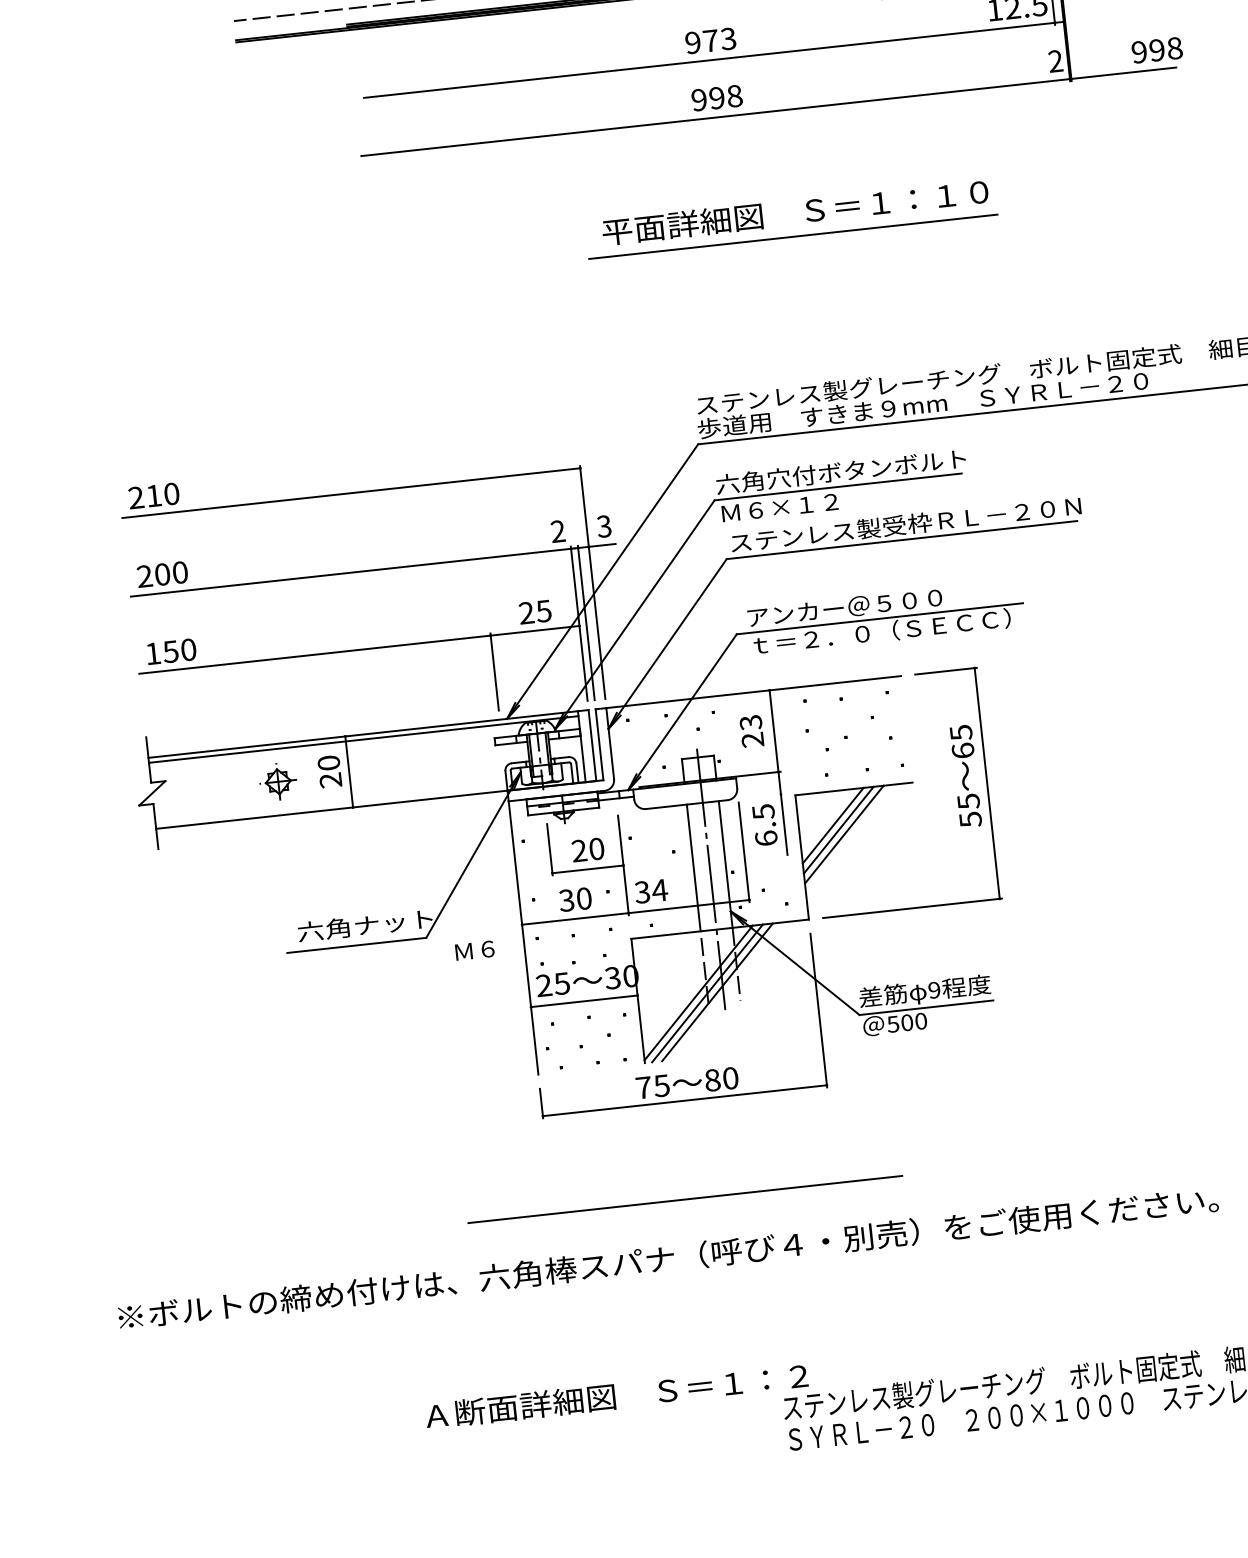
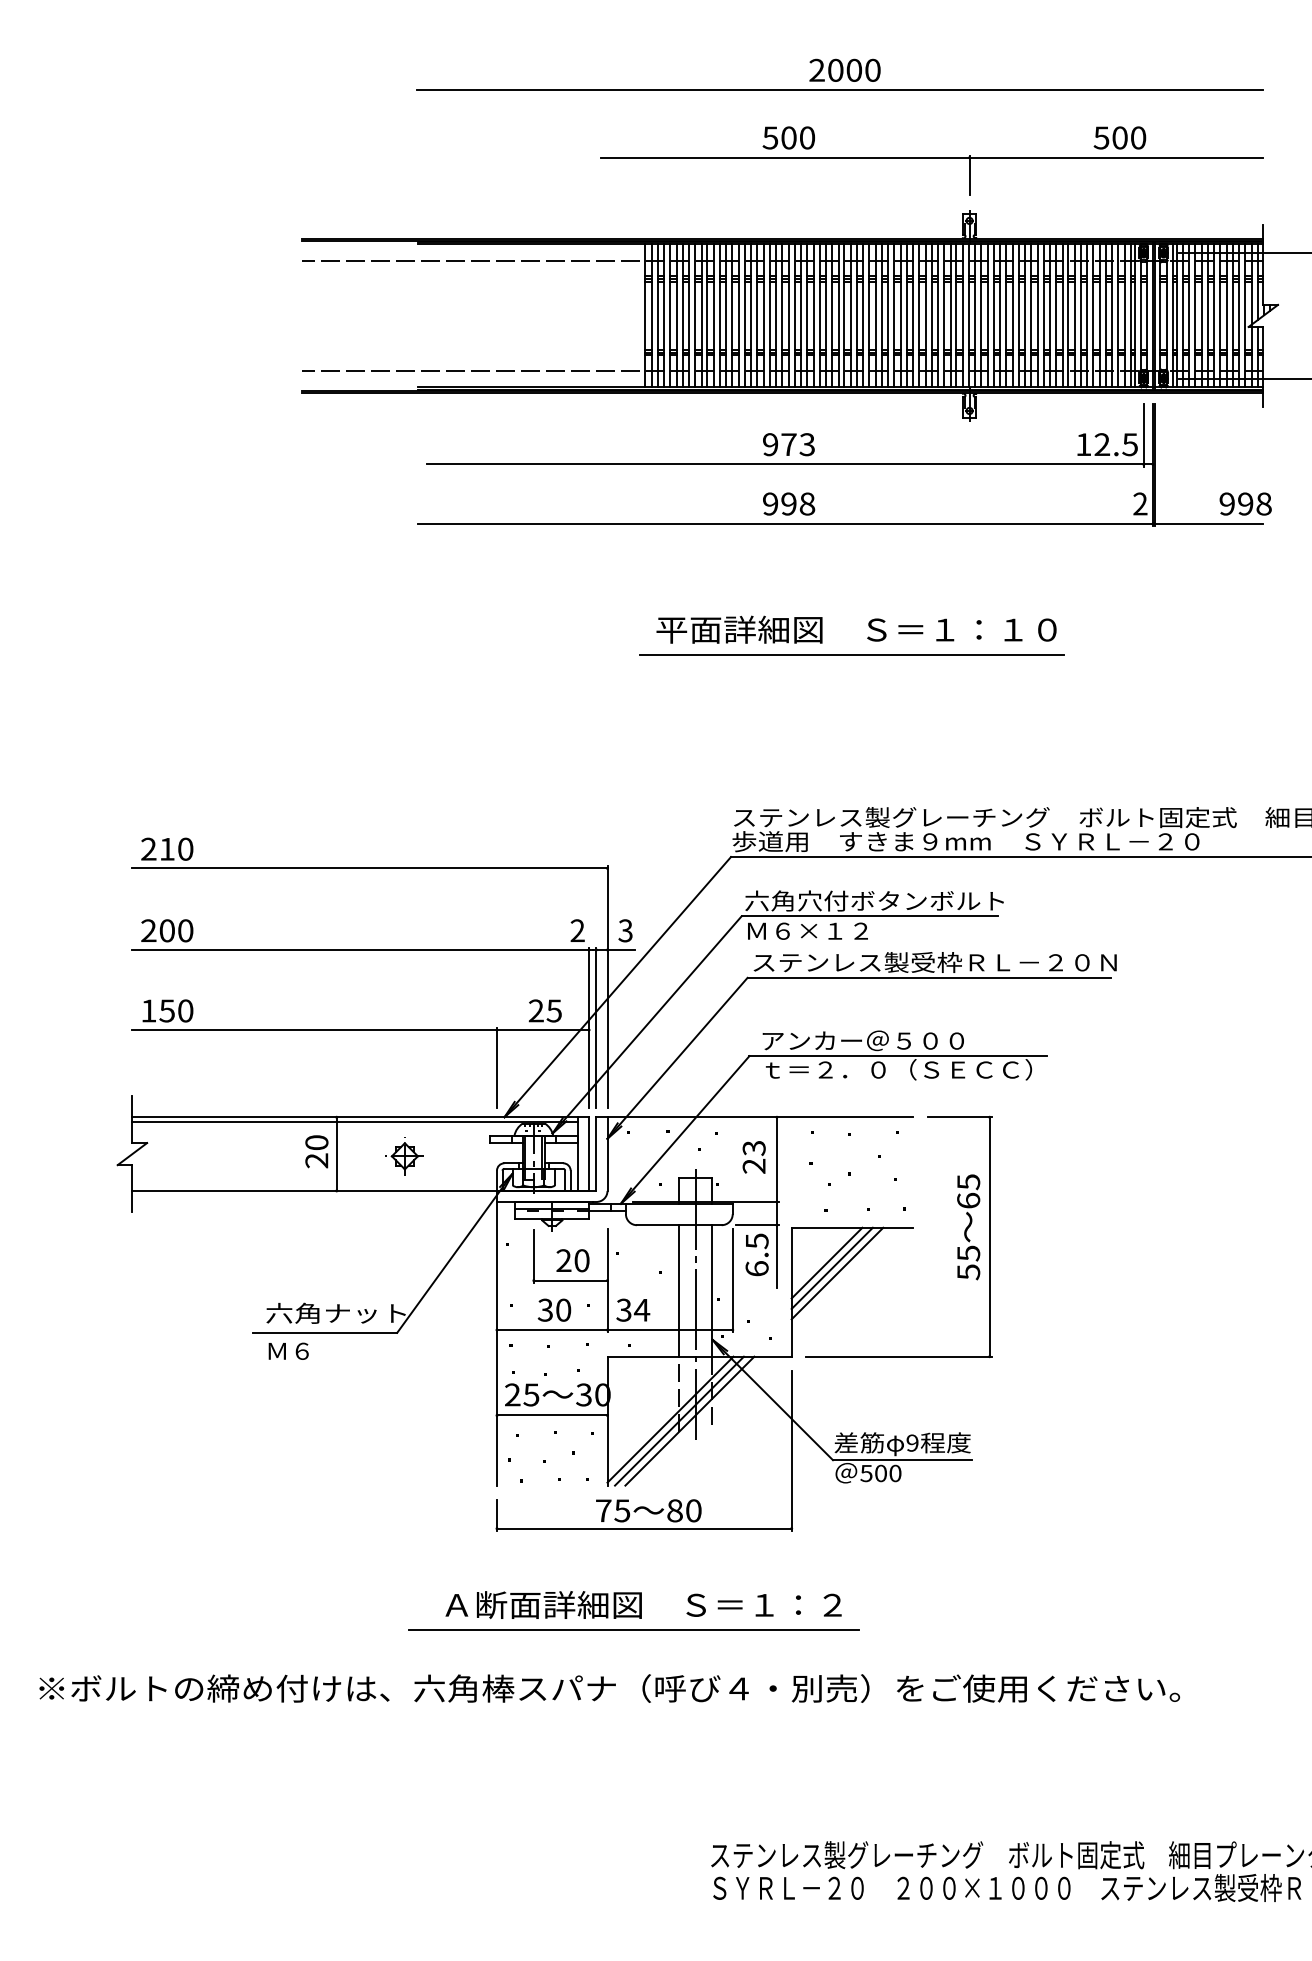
part: (277, 782) -> (404, 1156), moved
line: (762, 796) -> (757, 1225), added
text: (474, 949) -> (288, 1350), moved
text: (616, 1395) -> (643, 1604), moved

